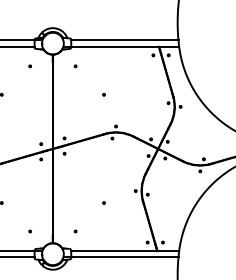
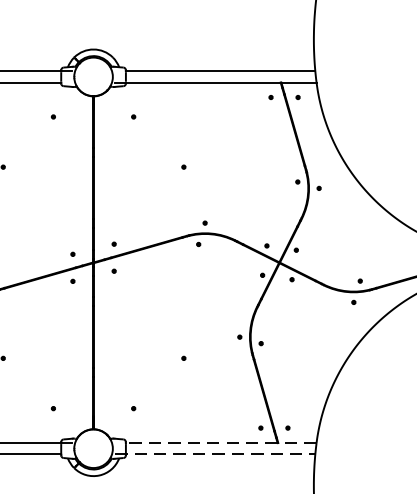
line: (125, 251) -> (221, 443), solid -> dashed
line: (121, 257) -> (214, 454), solid -> dashed

